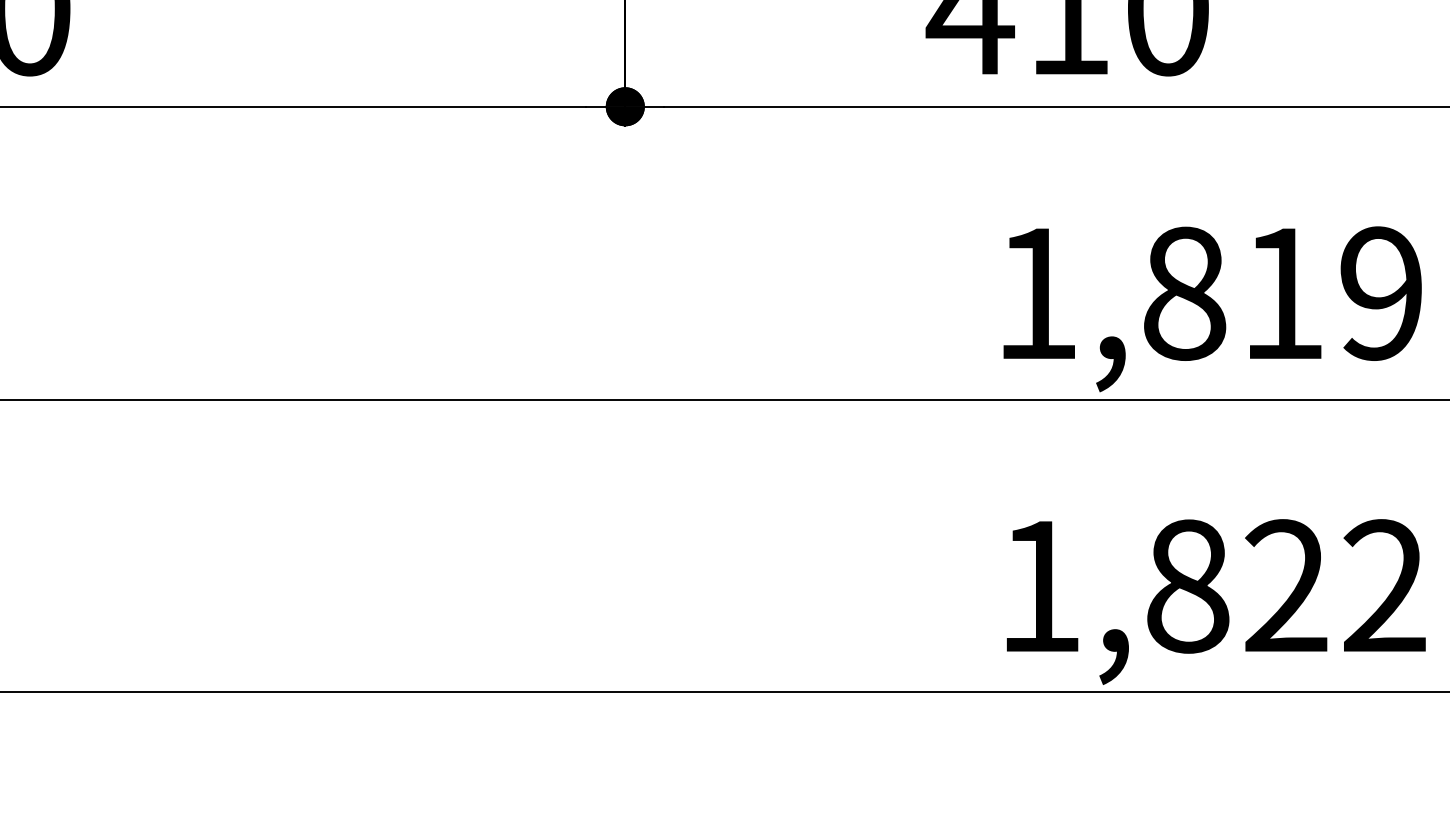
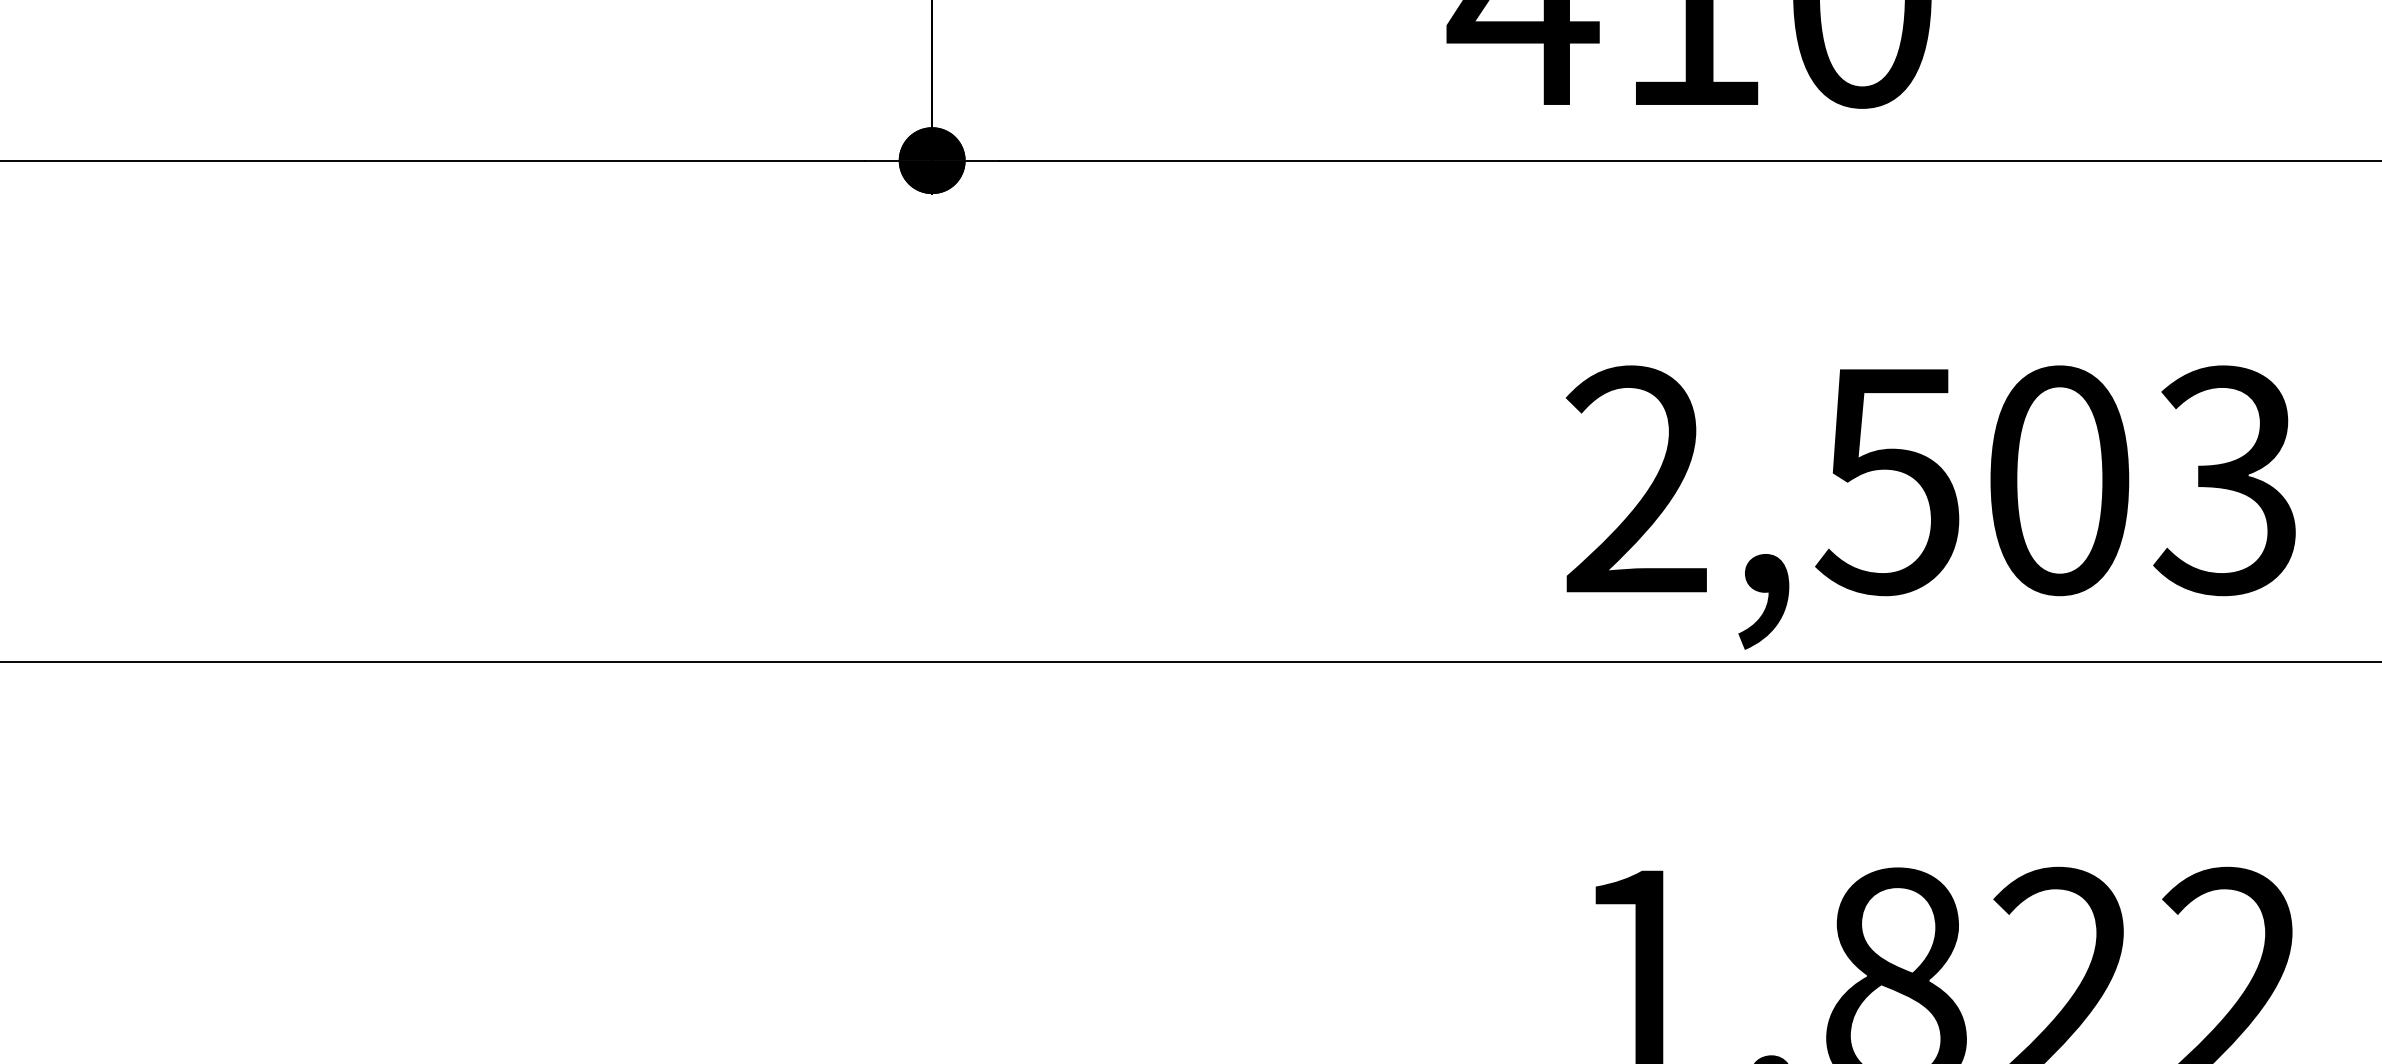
text: (1208, 293) -> (1931, 480), 1,819 -> 2,503

